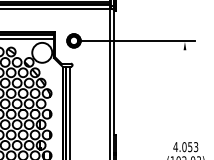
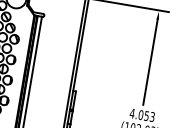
line: (184, 93) -> (149, 62), added

